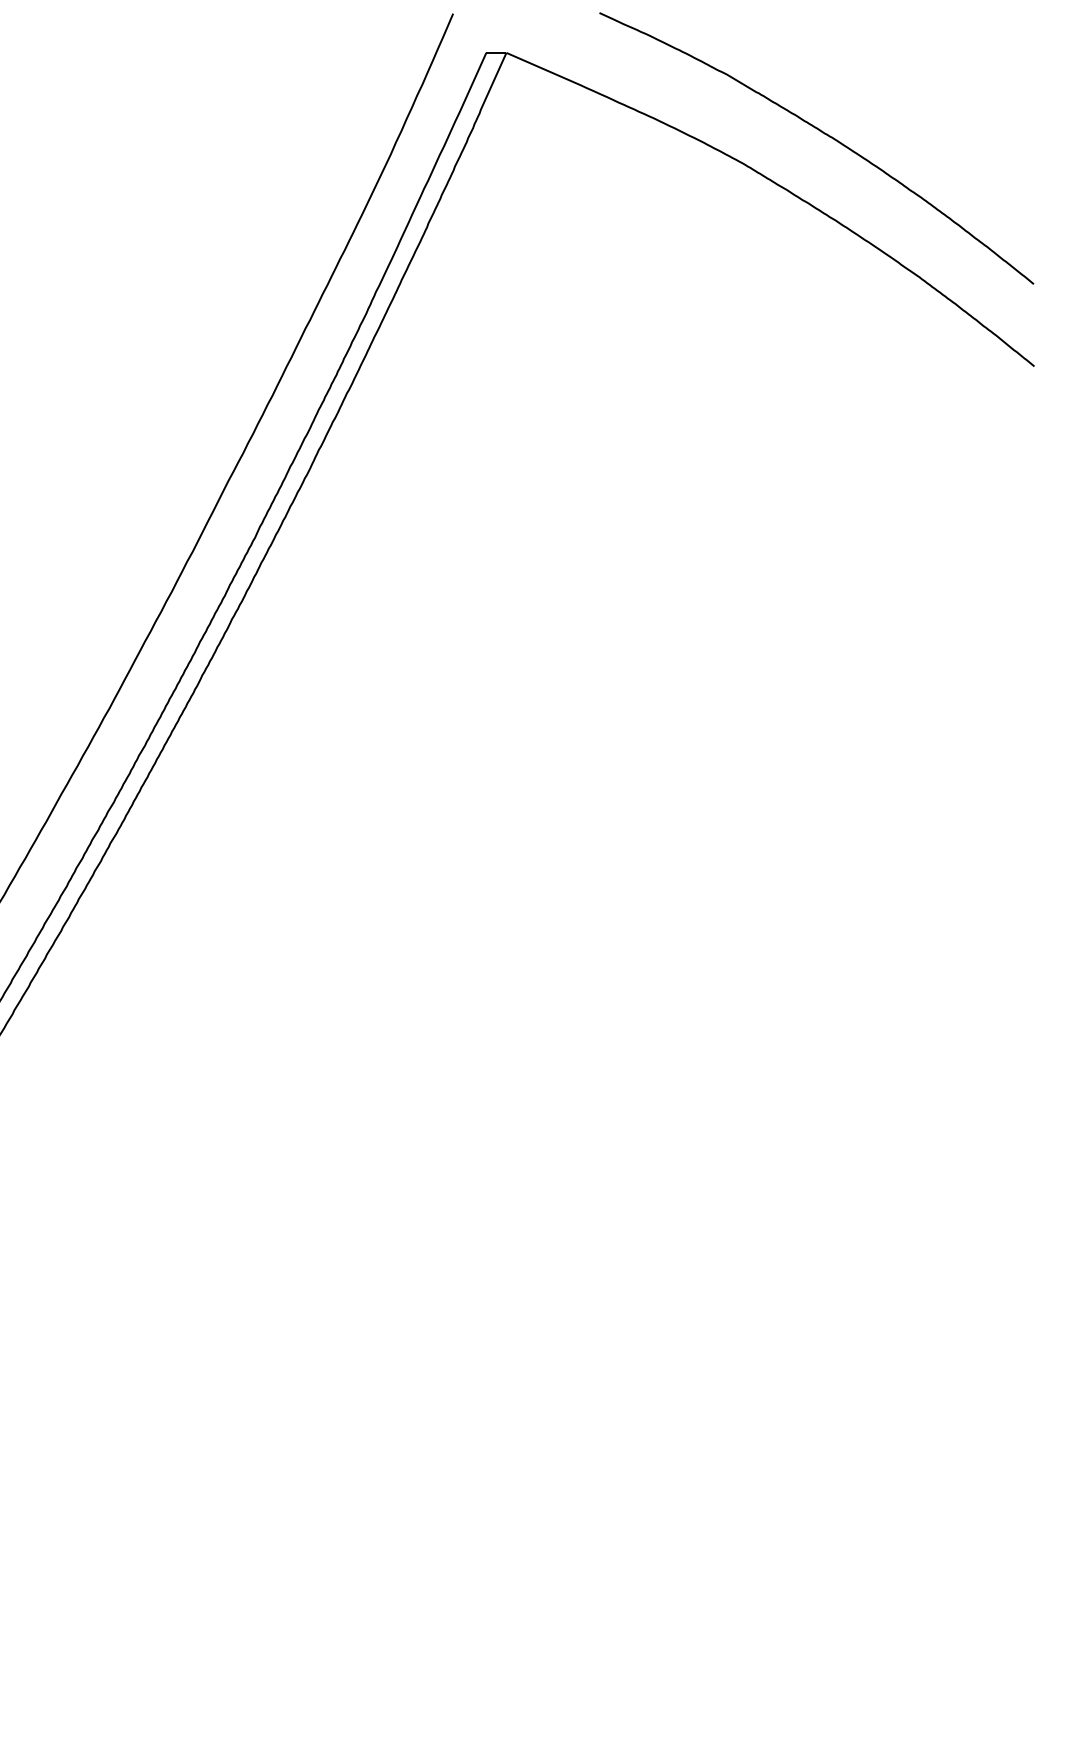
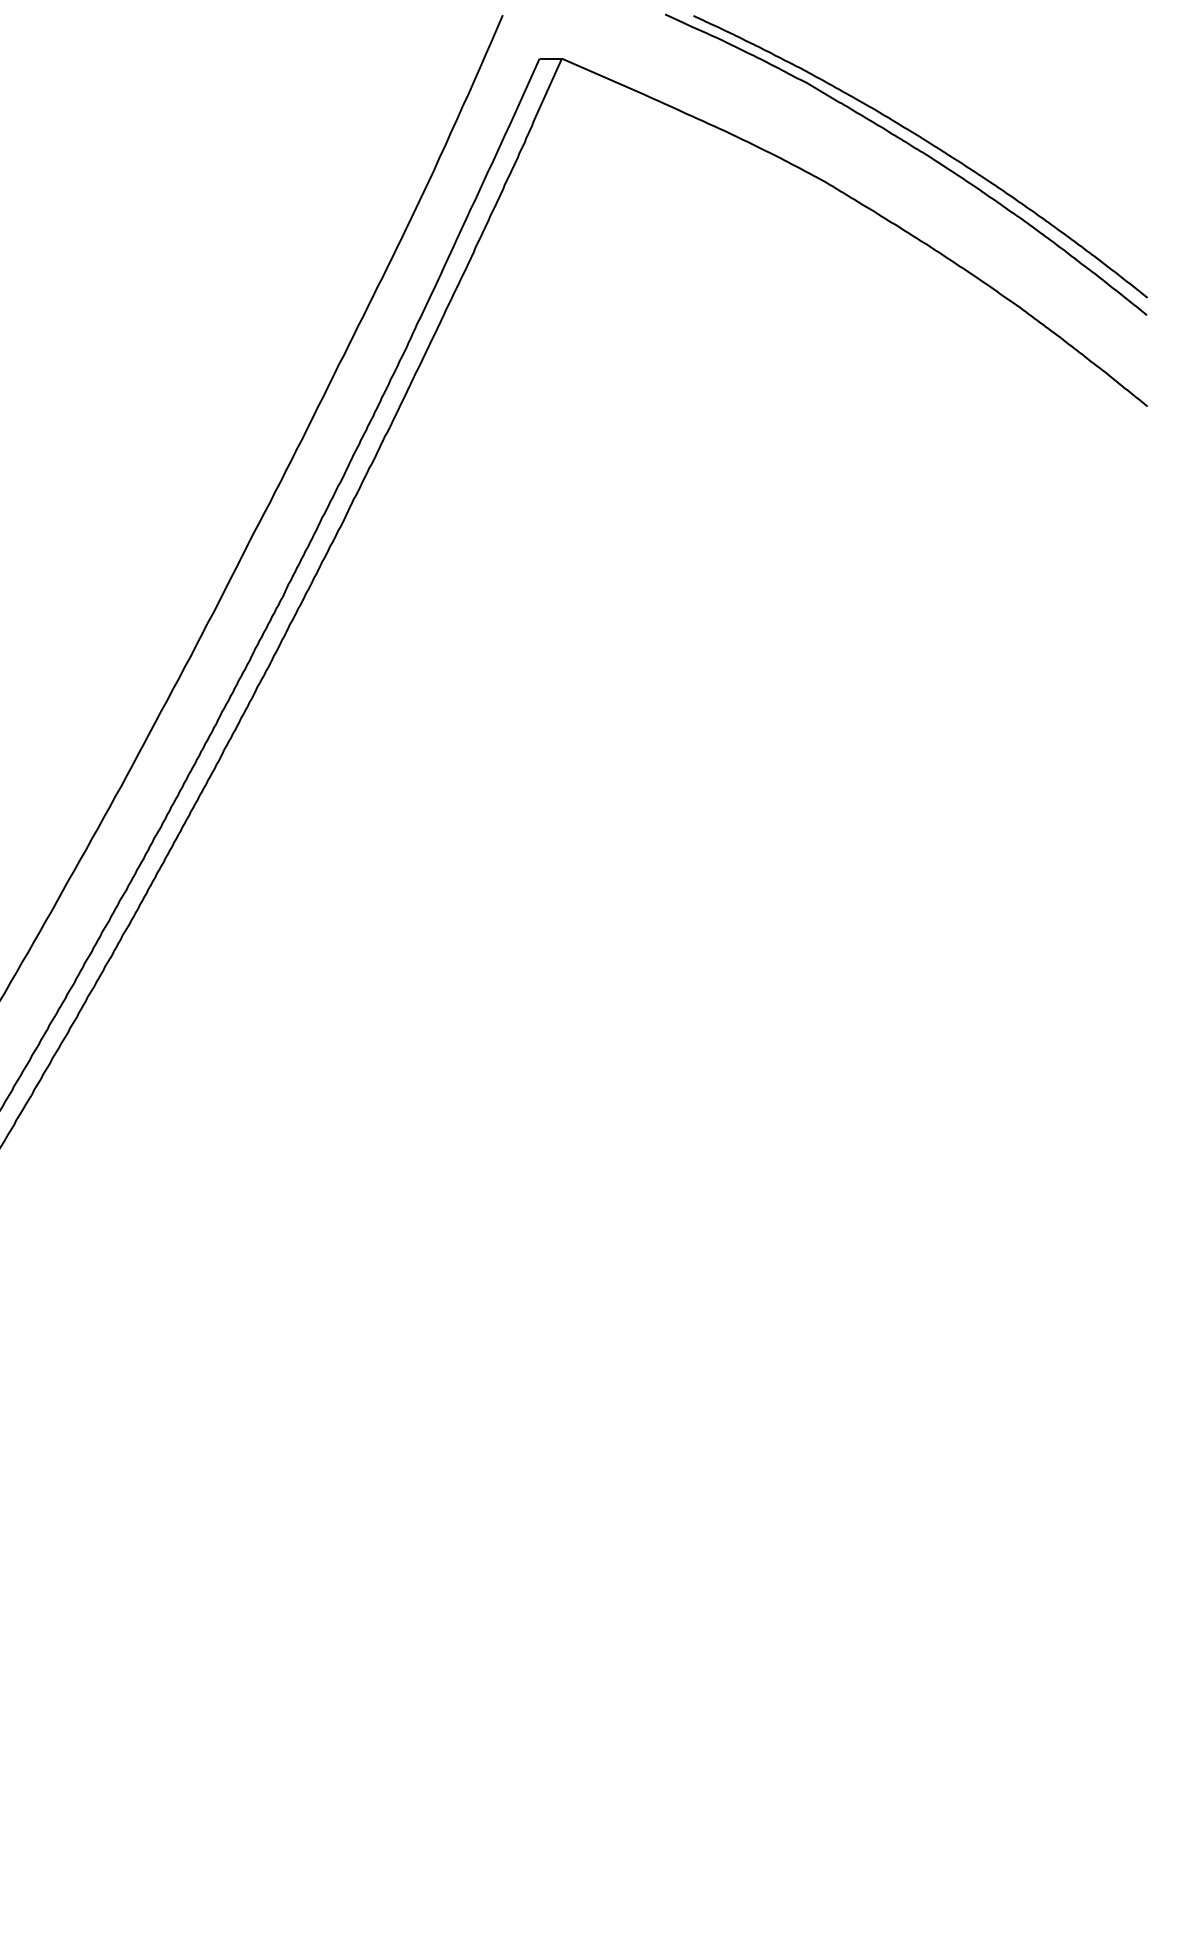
curve: (835, 128) -> (926, 142), added

